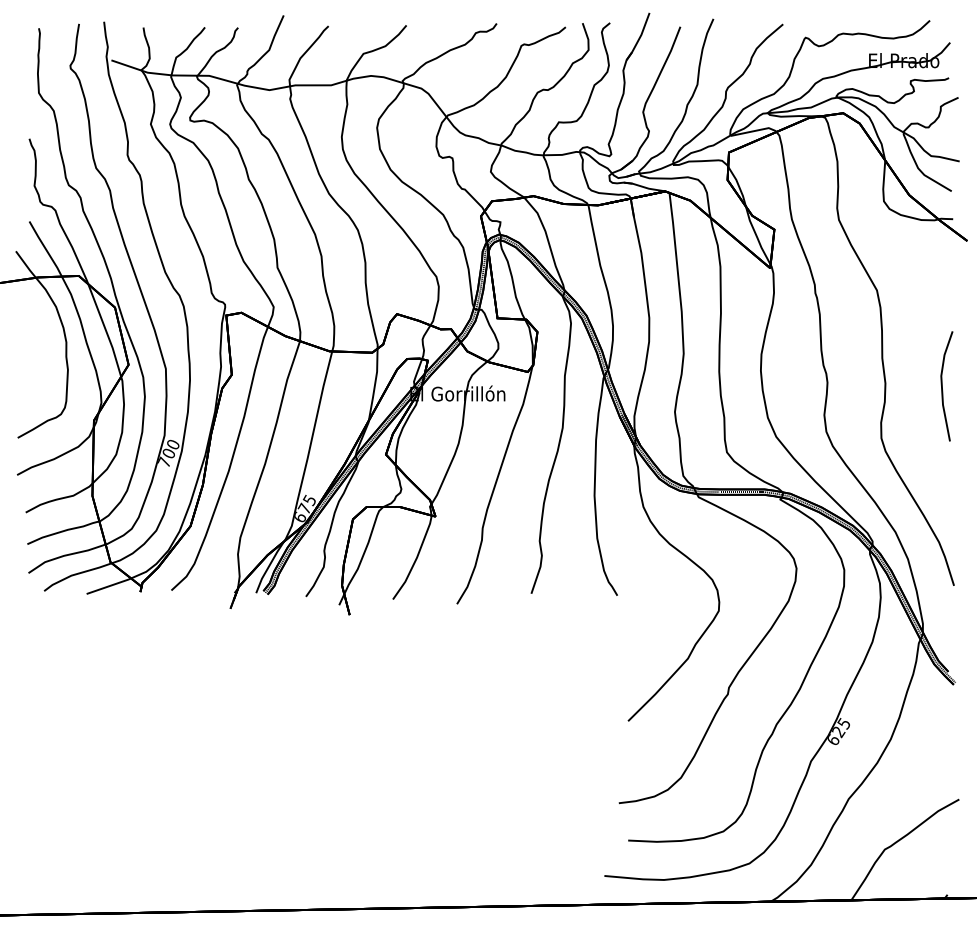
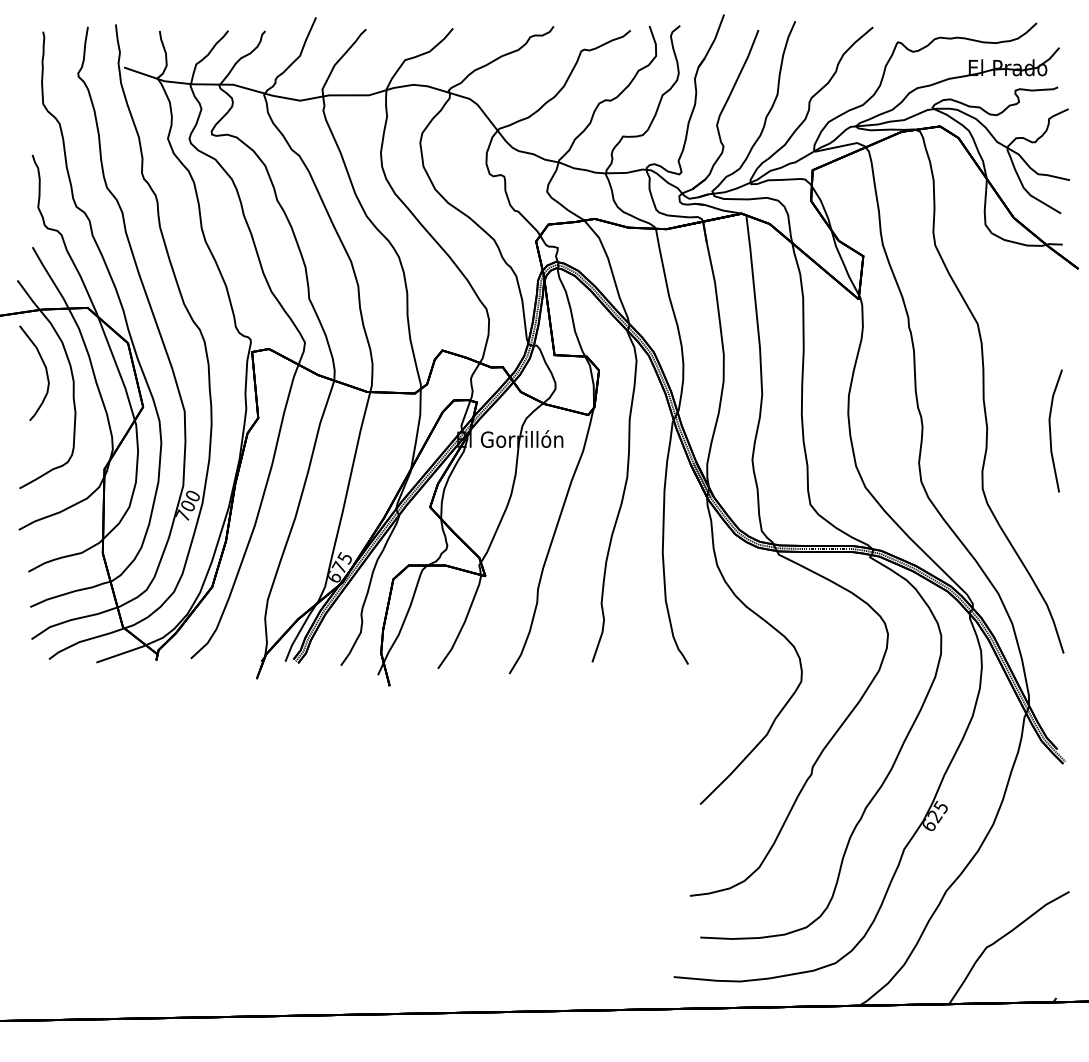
curve: (41, 332) -> (45, 371), added

